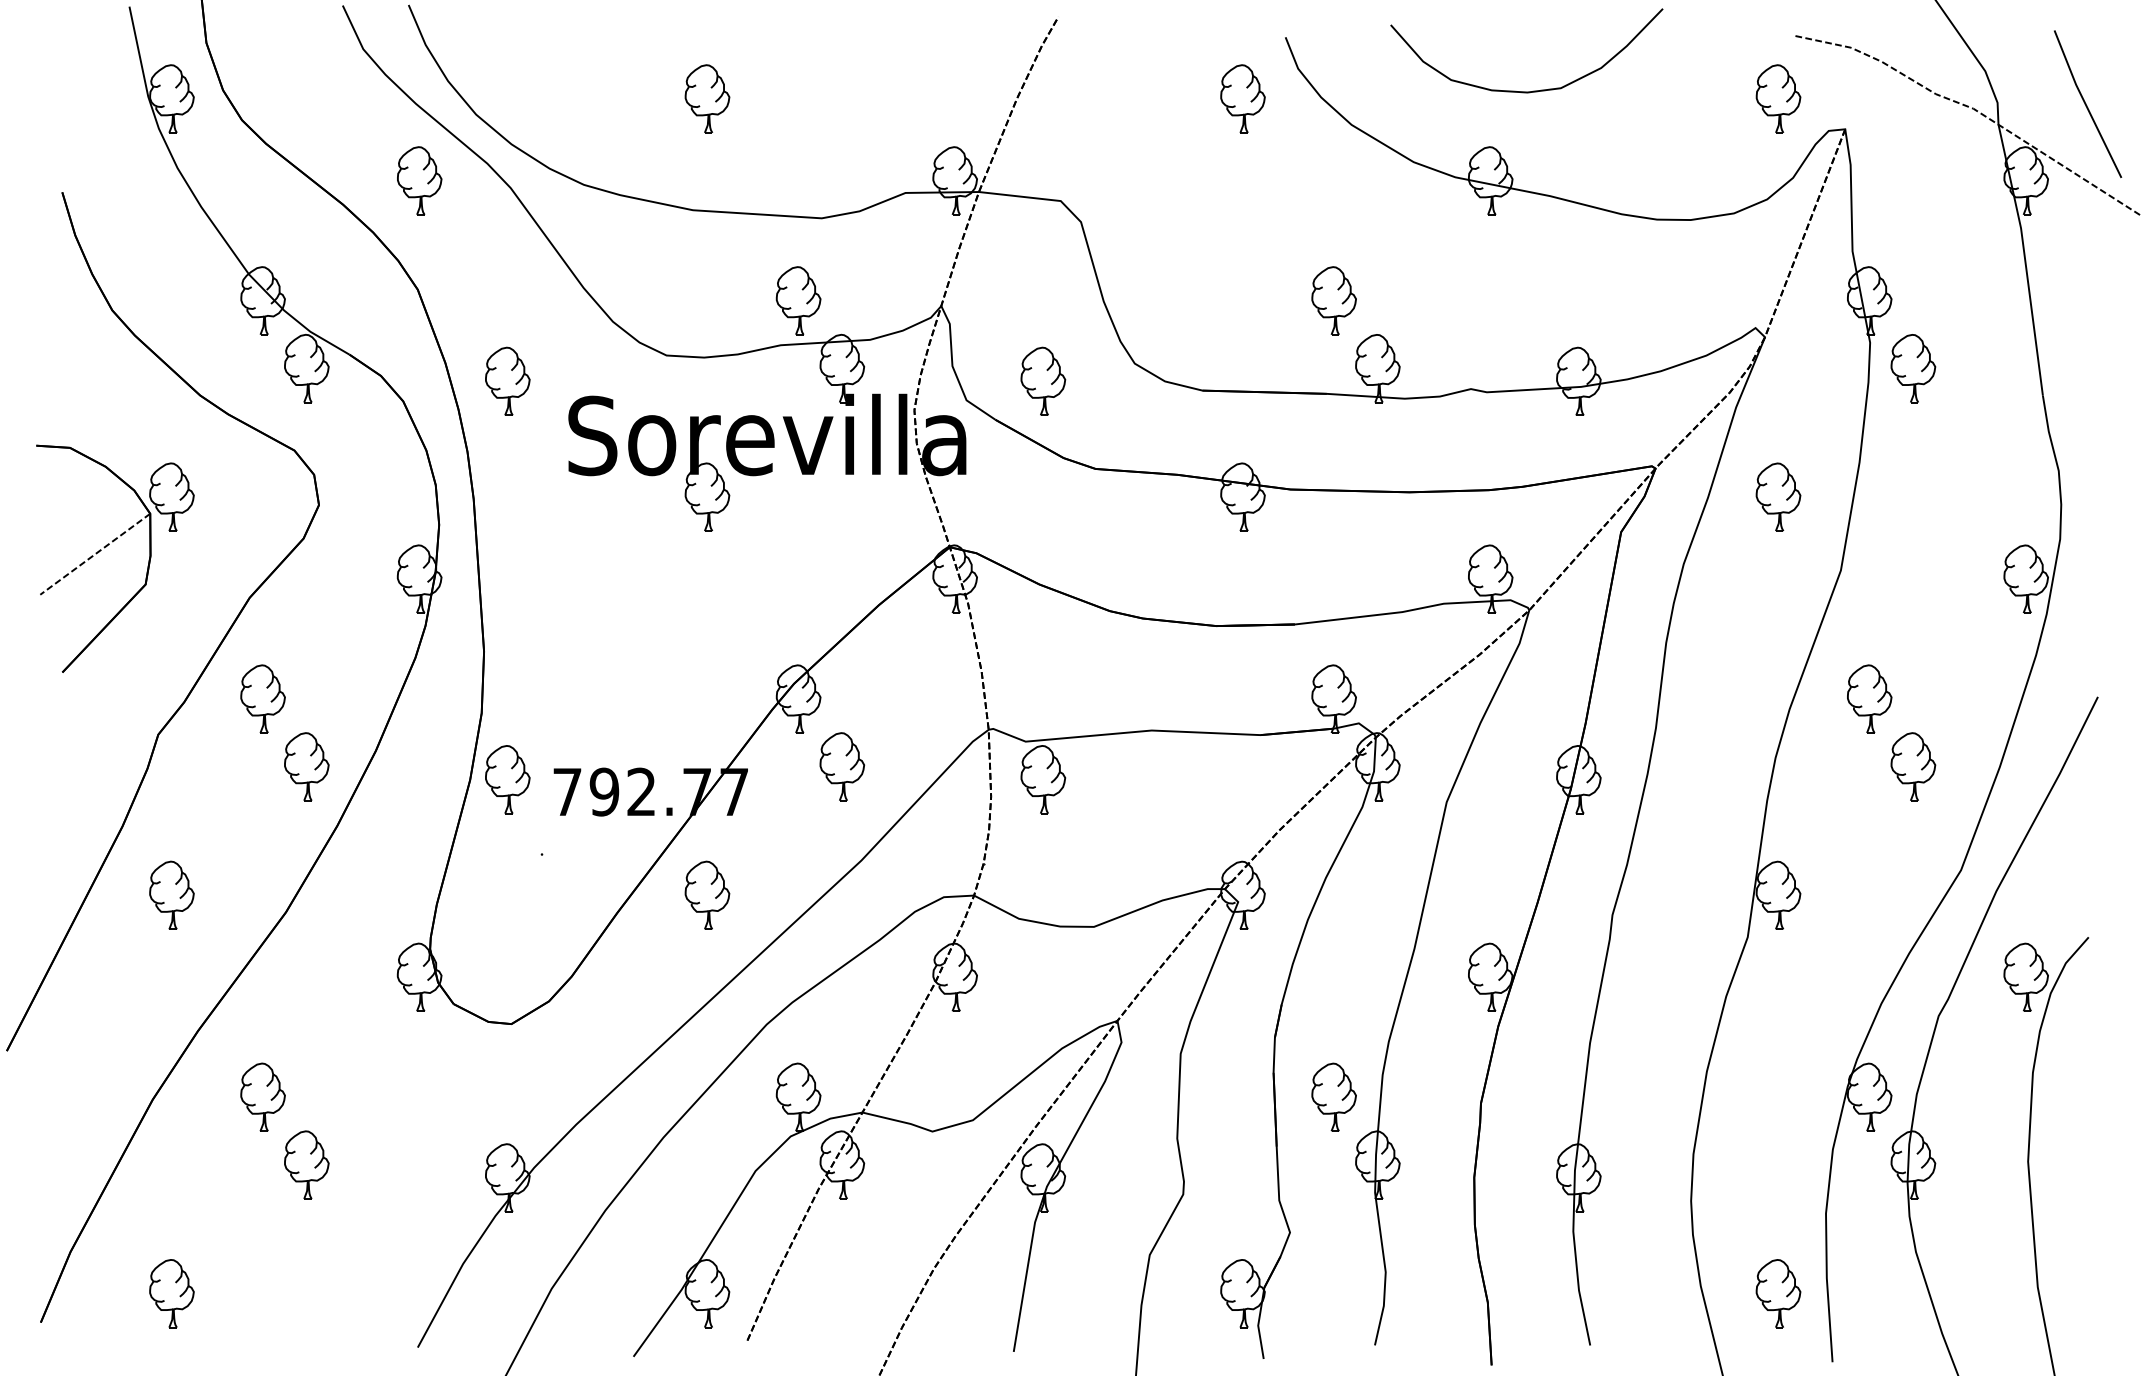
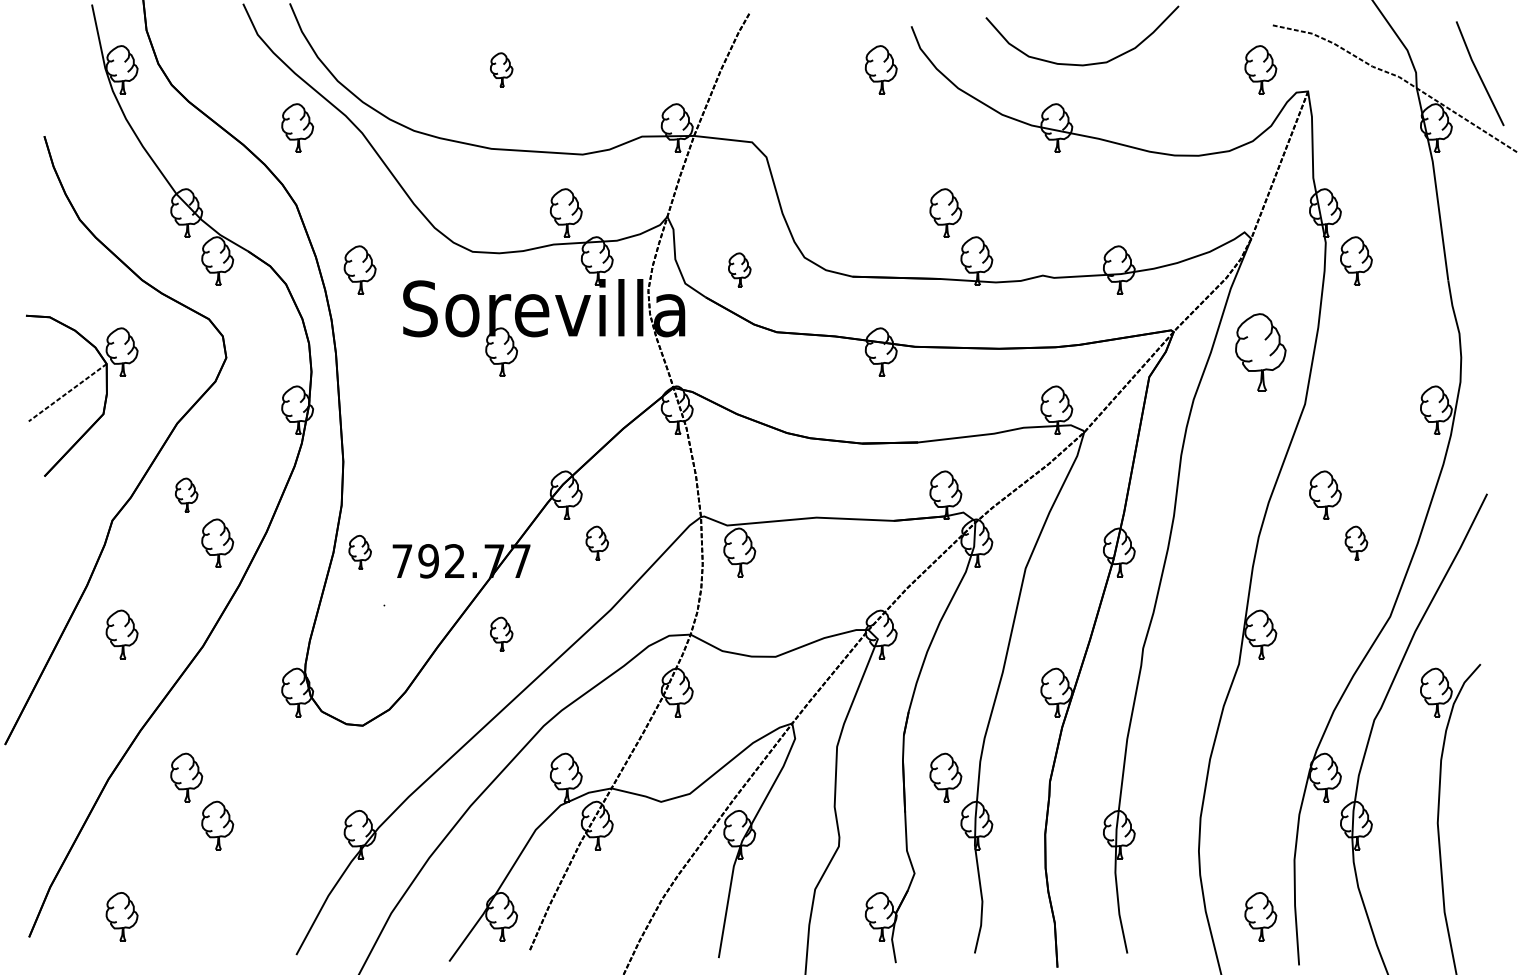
part: (707, 98) -> (501, 69), size x0.7
part: (1043, 380) -> (739, 269), size x0.7
part: (1778, 496) -> (1260, 351), size x1.6
part: (262, 698) -> (186, 494), size x0.7
part: (842, 766) -> (597, 543), size x0.7
part: (1913, 766) -> (1356, 543), size x0.7
part: (507, 779) -> (359, 552), size x0.7
part: (707, 894) -> (501, 633), size x0.7

